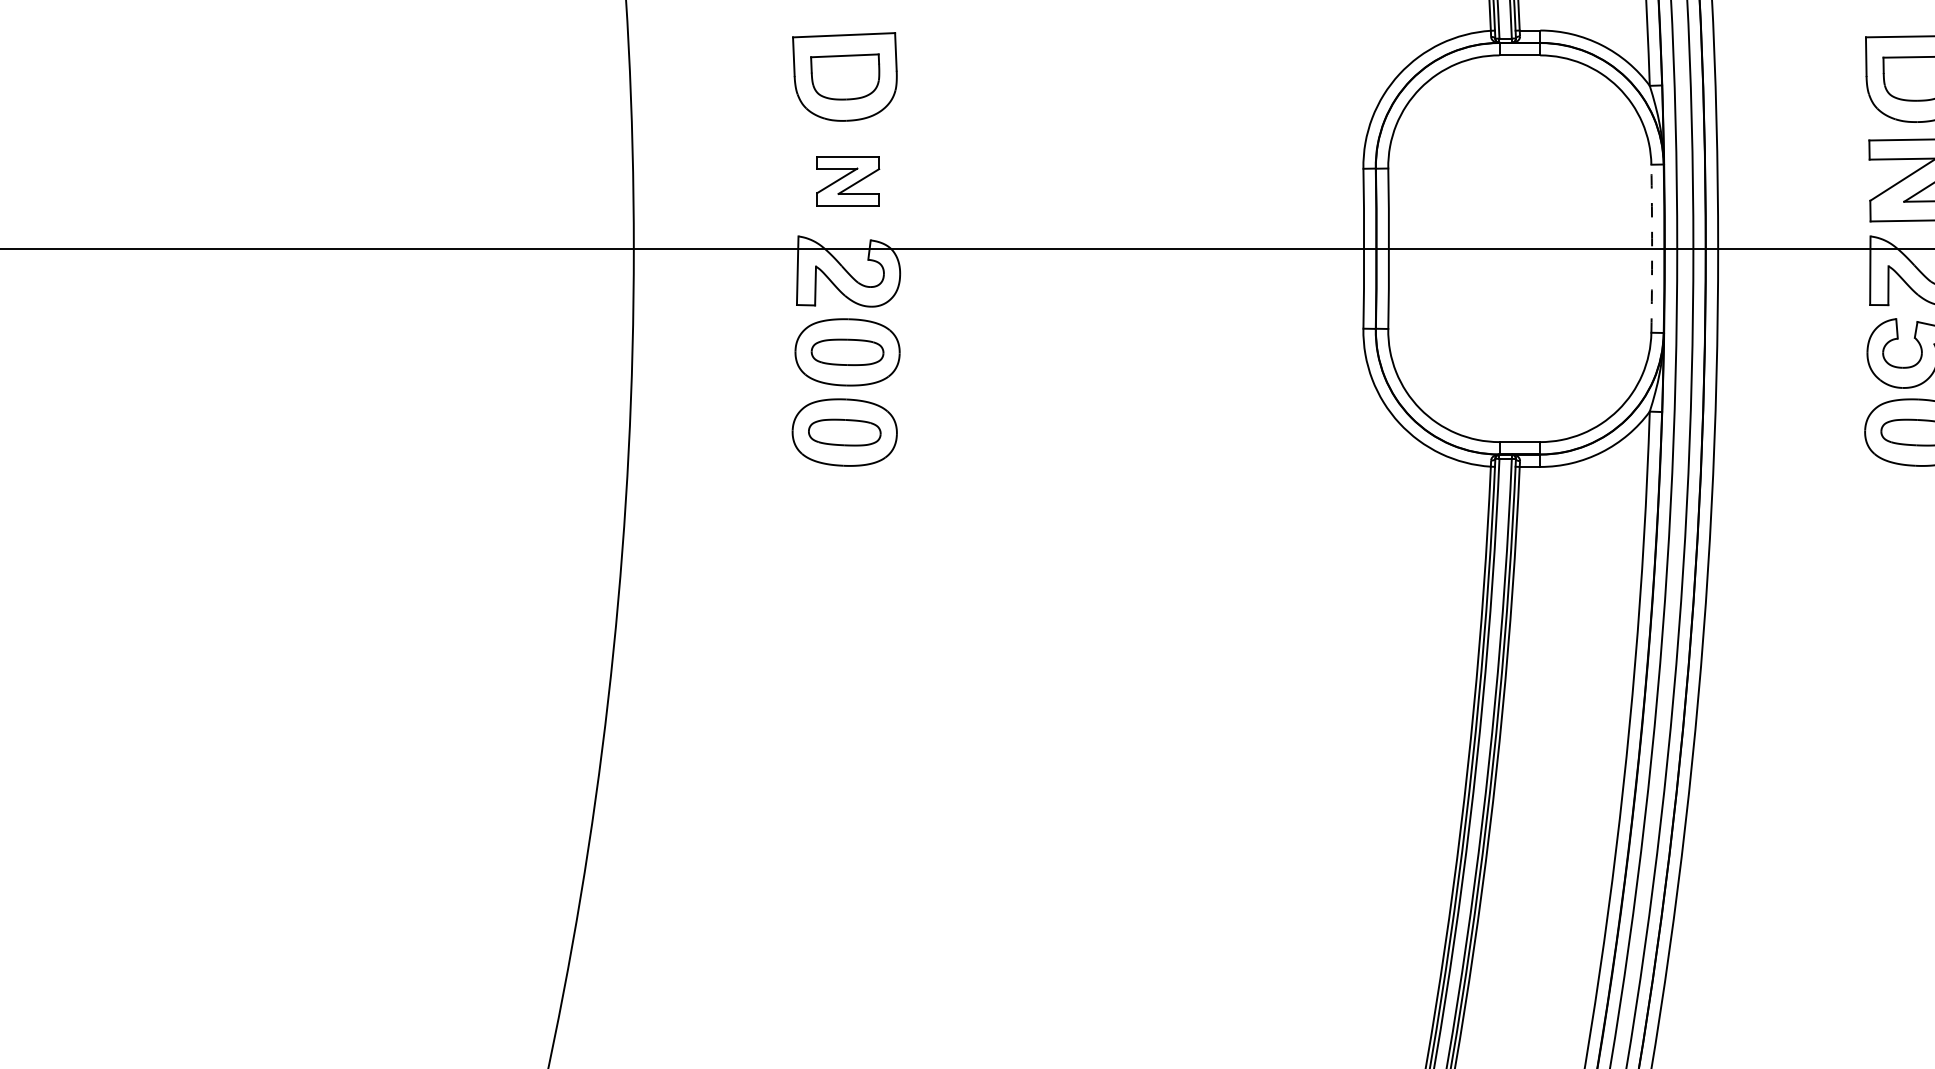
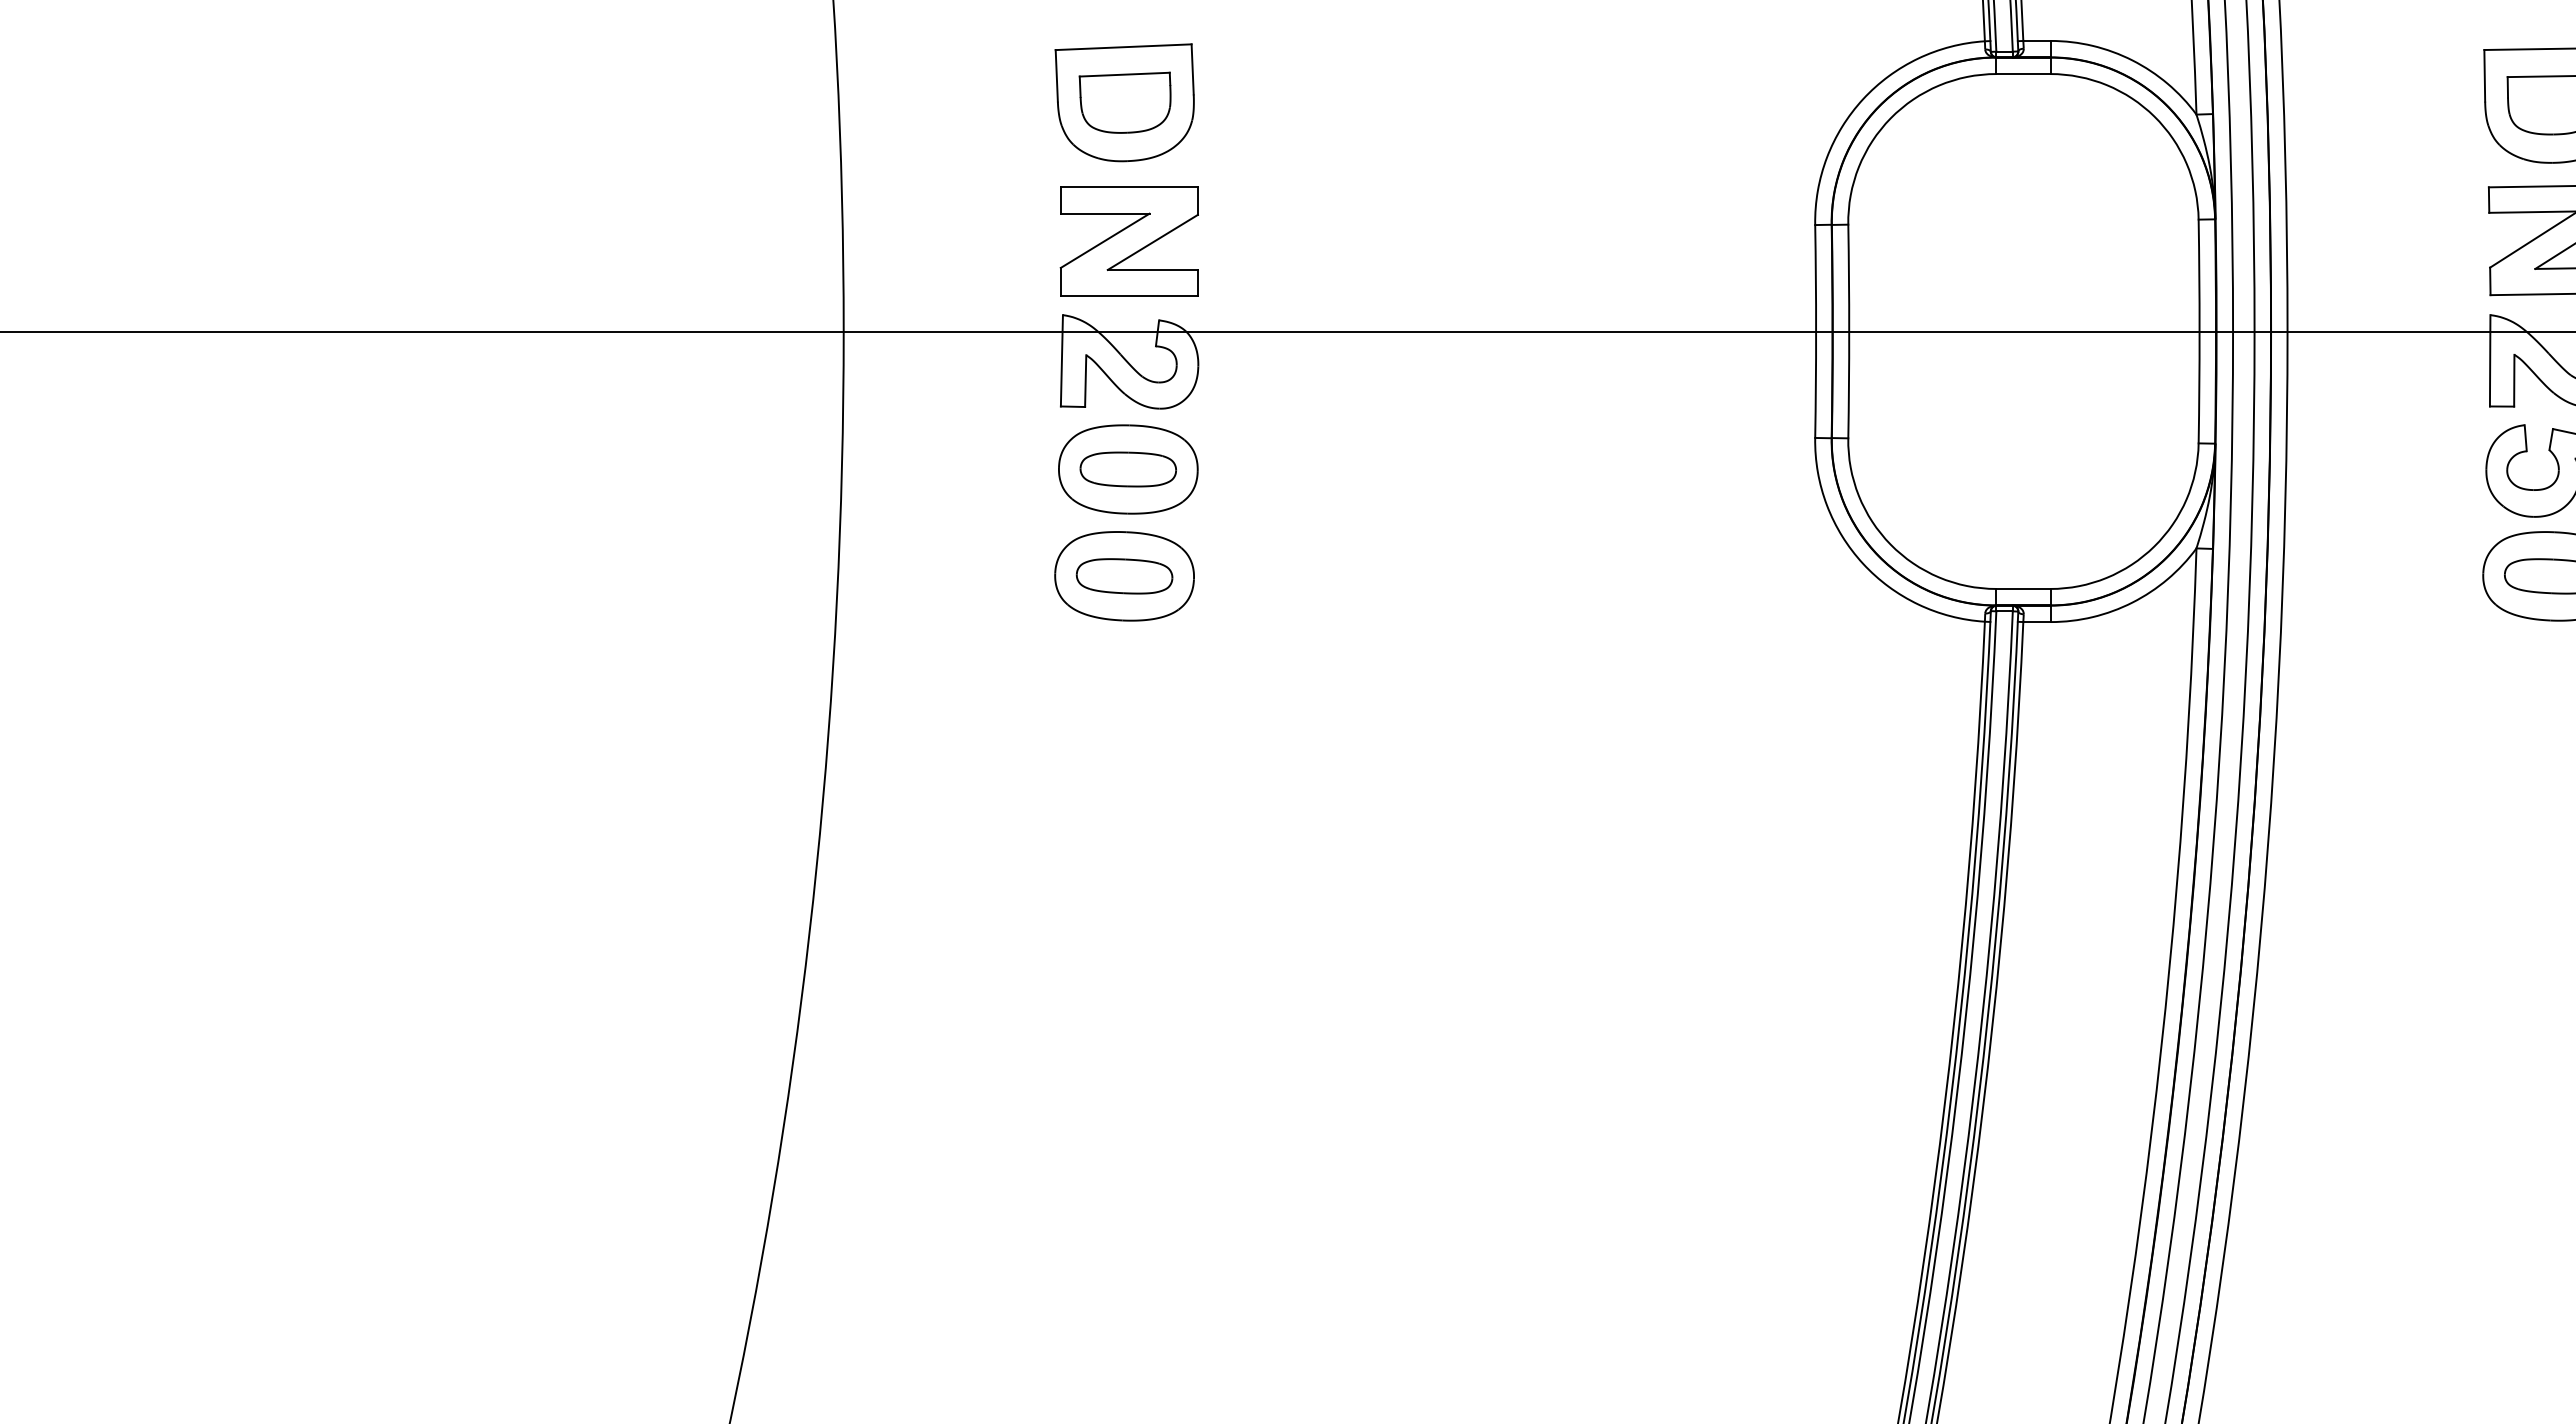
part: (847, 181) -> (1128, 241), size x1.67
arc: (1652, 248) -> (2199, 331), dashed -> solid

